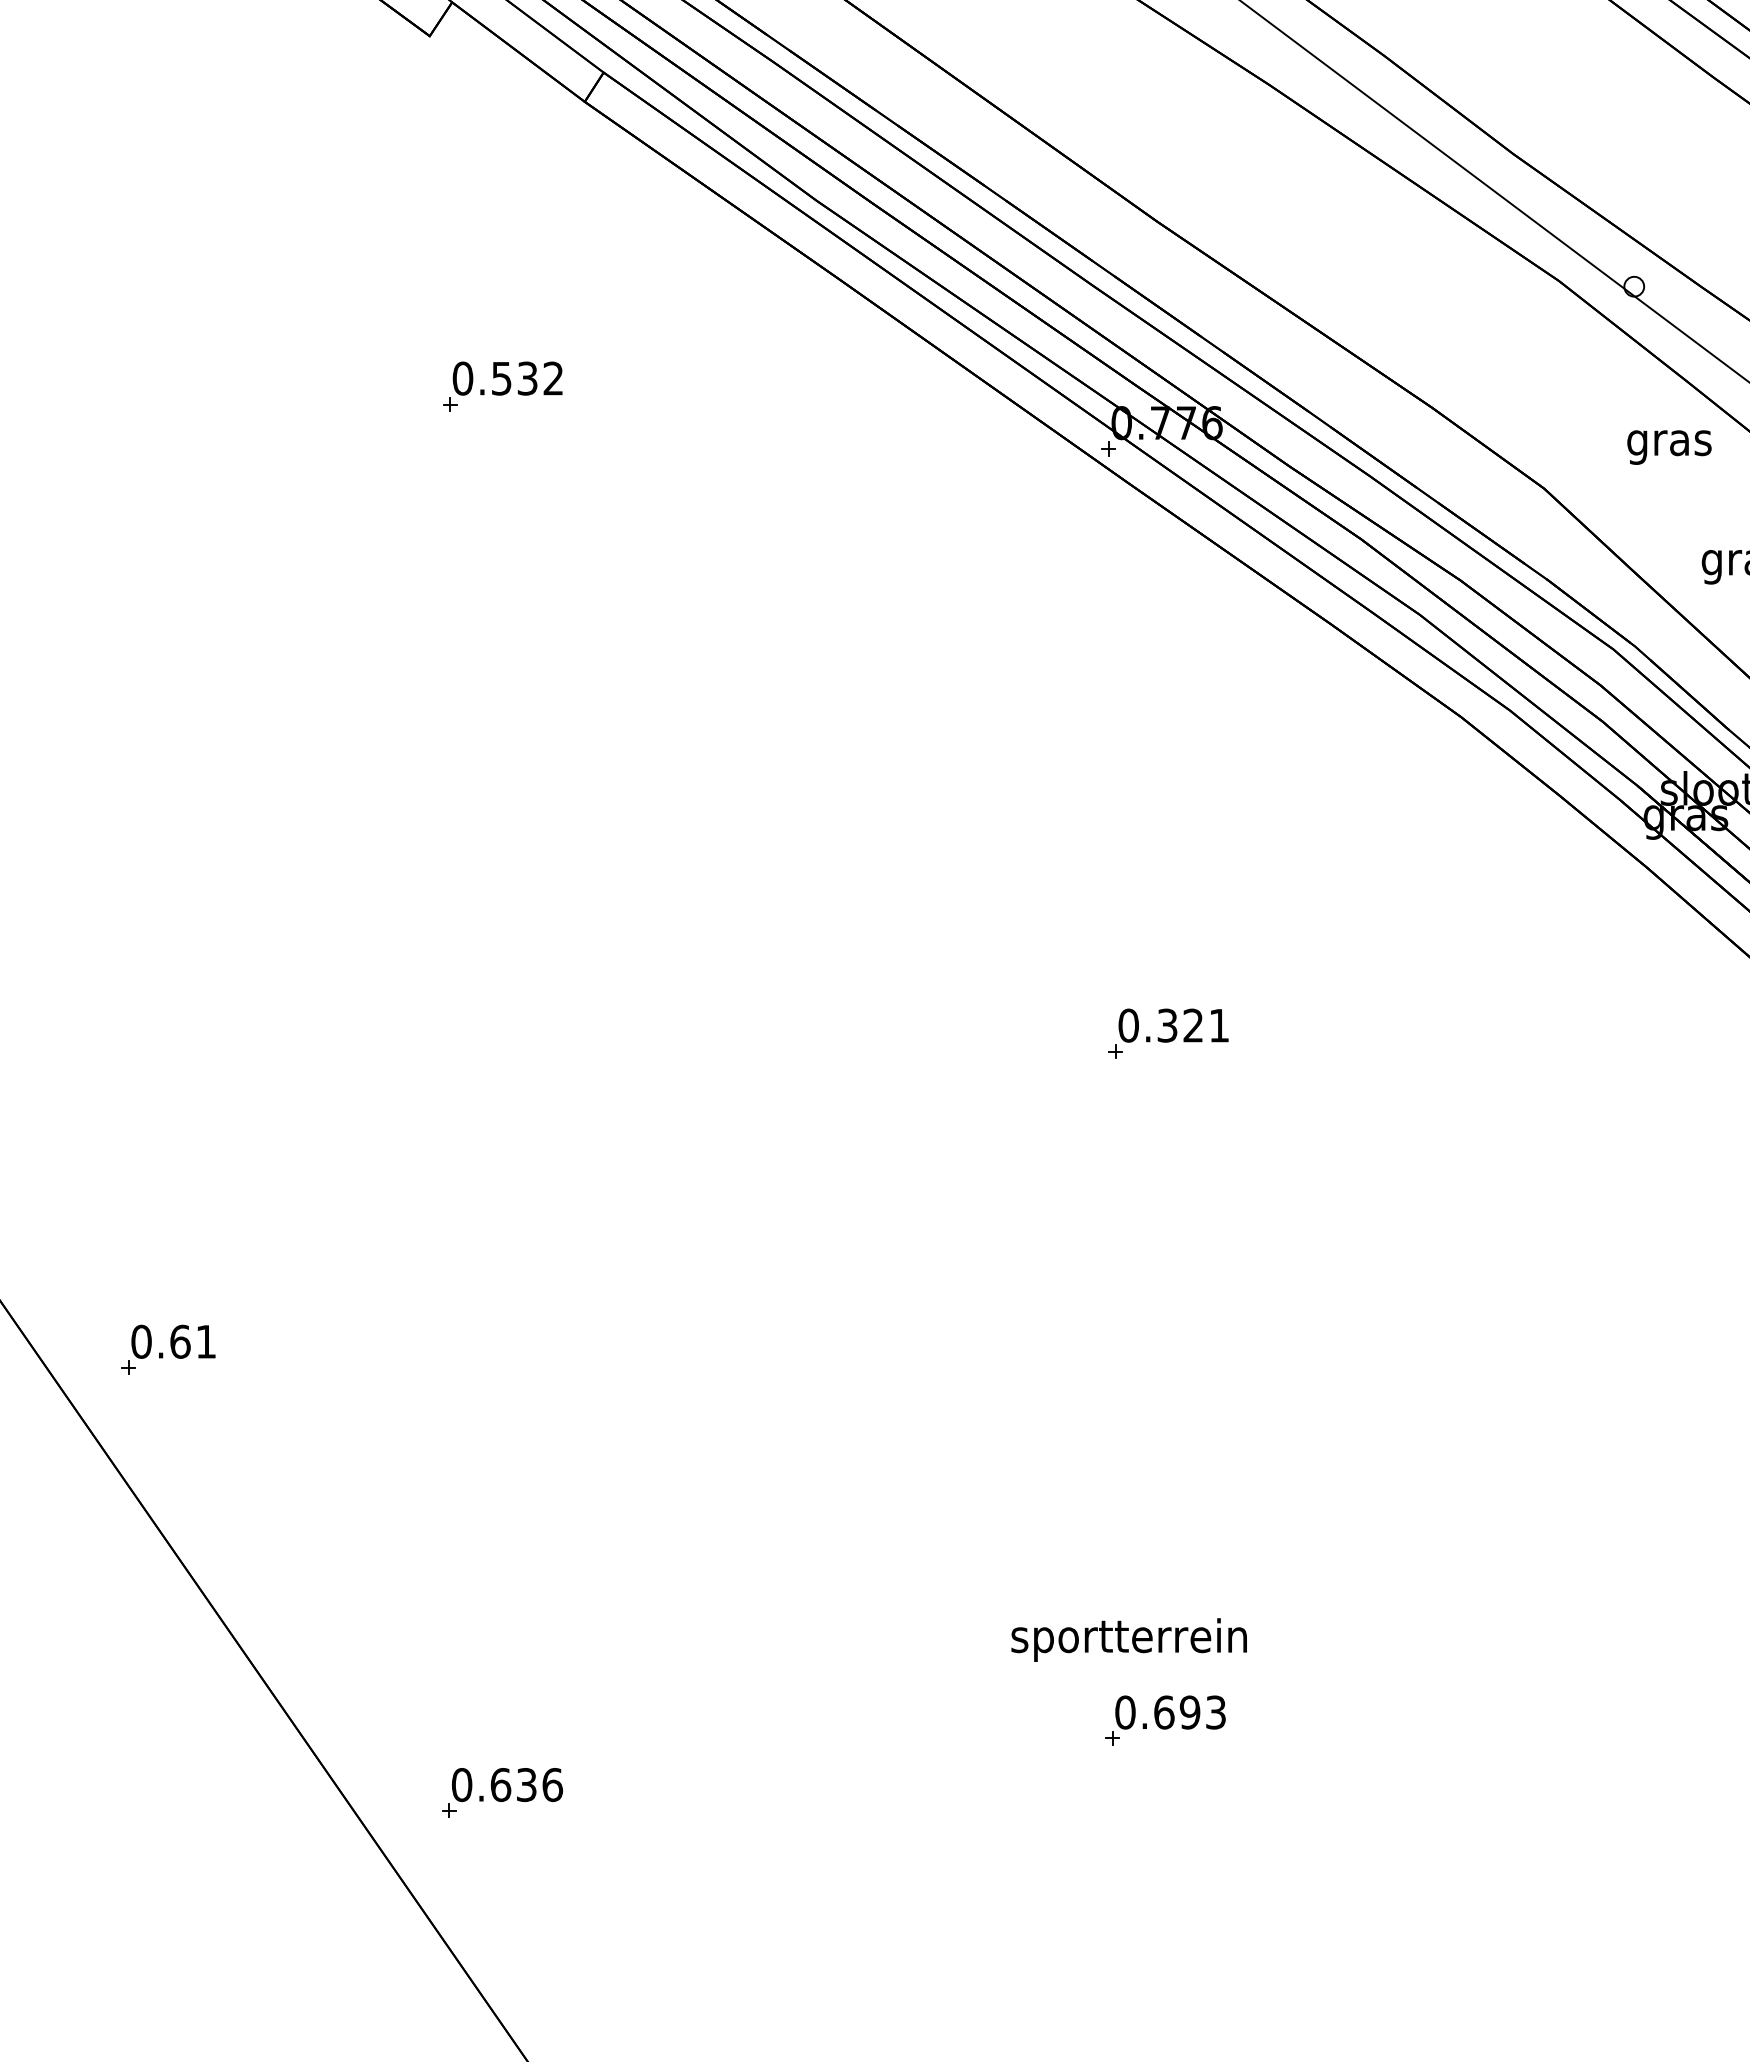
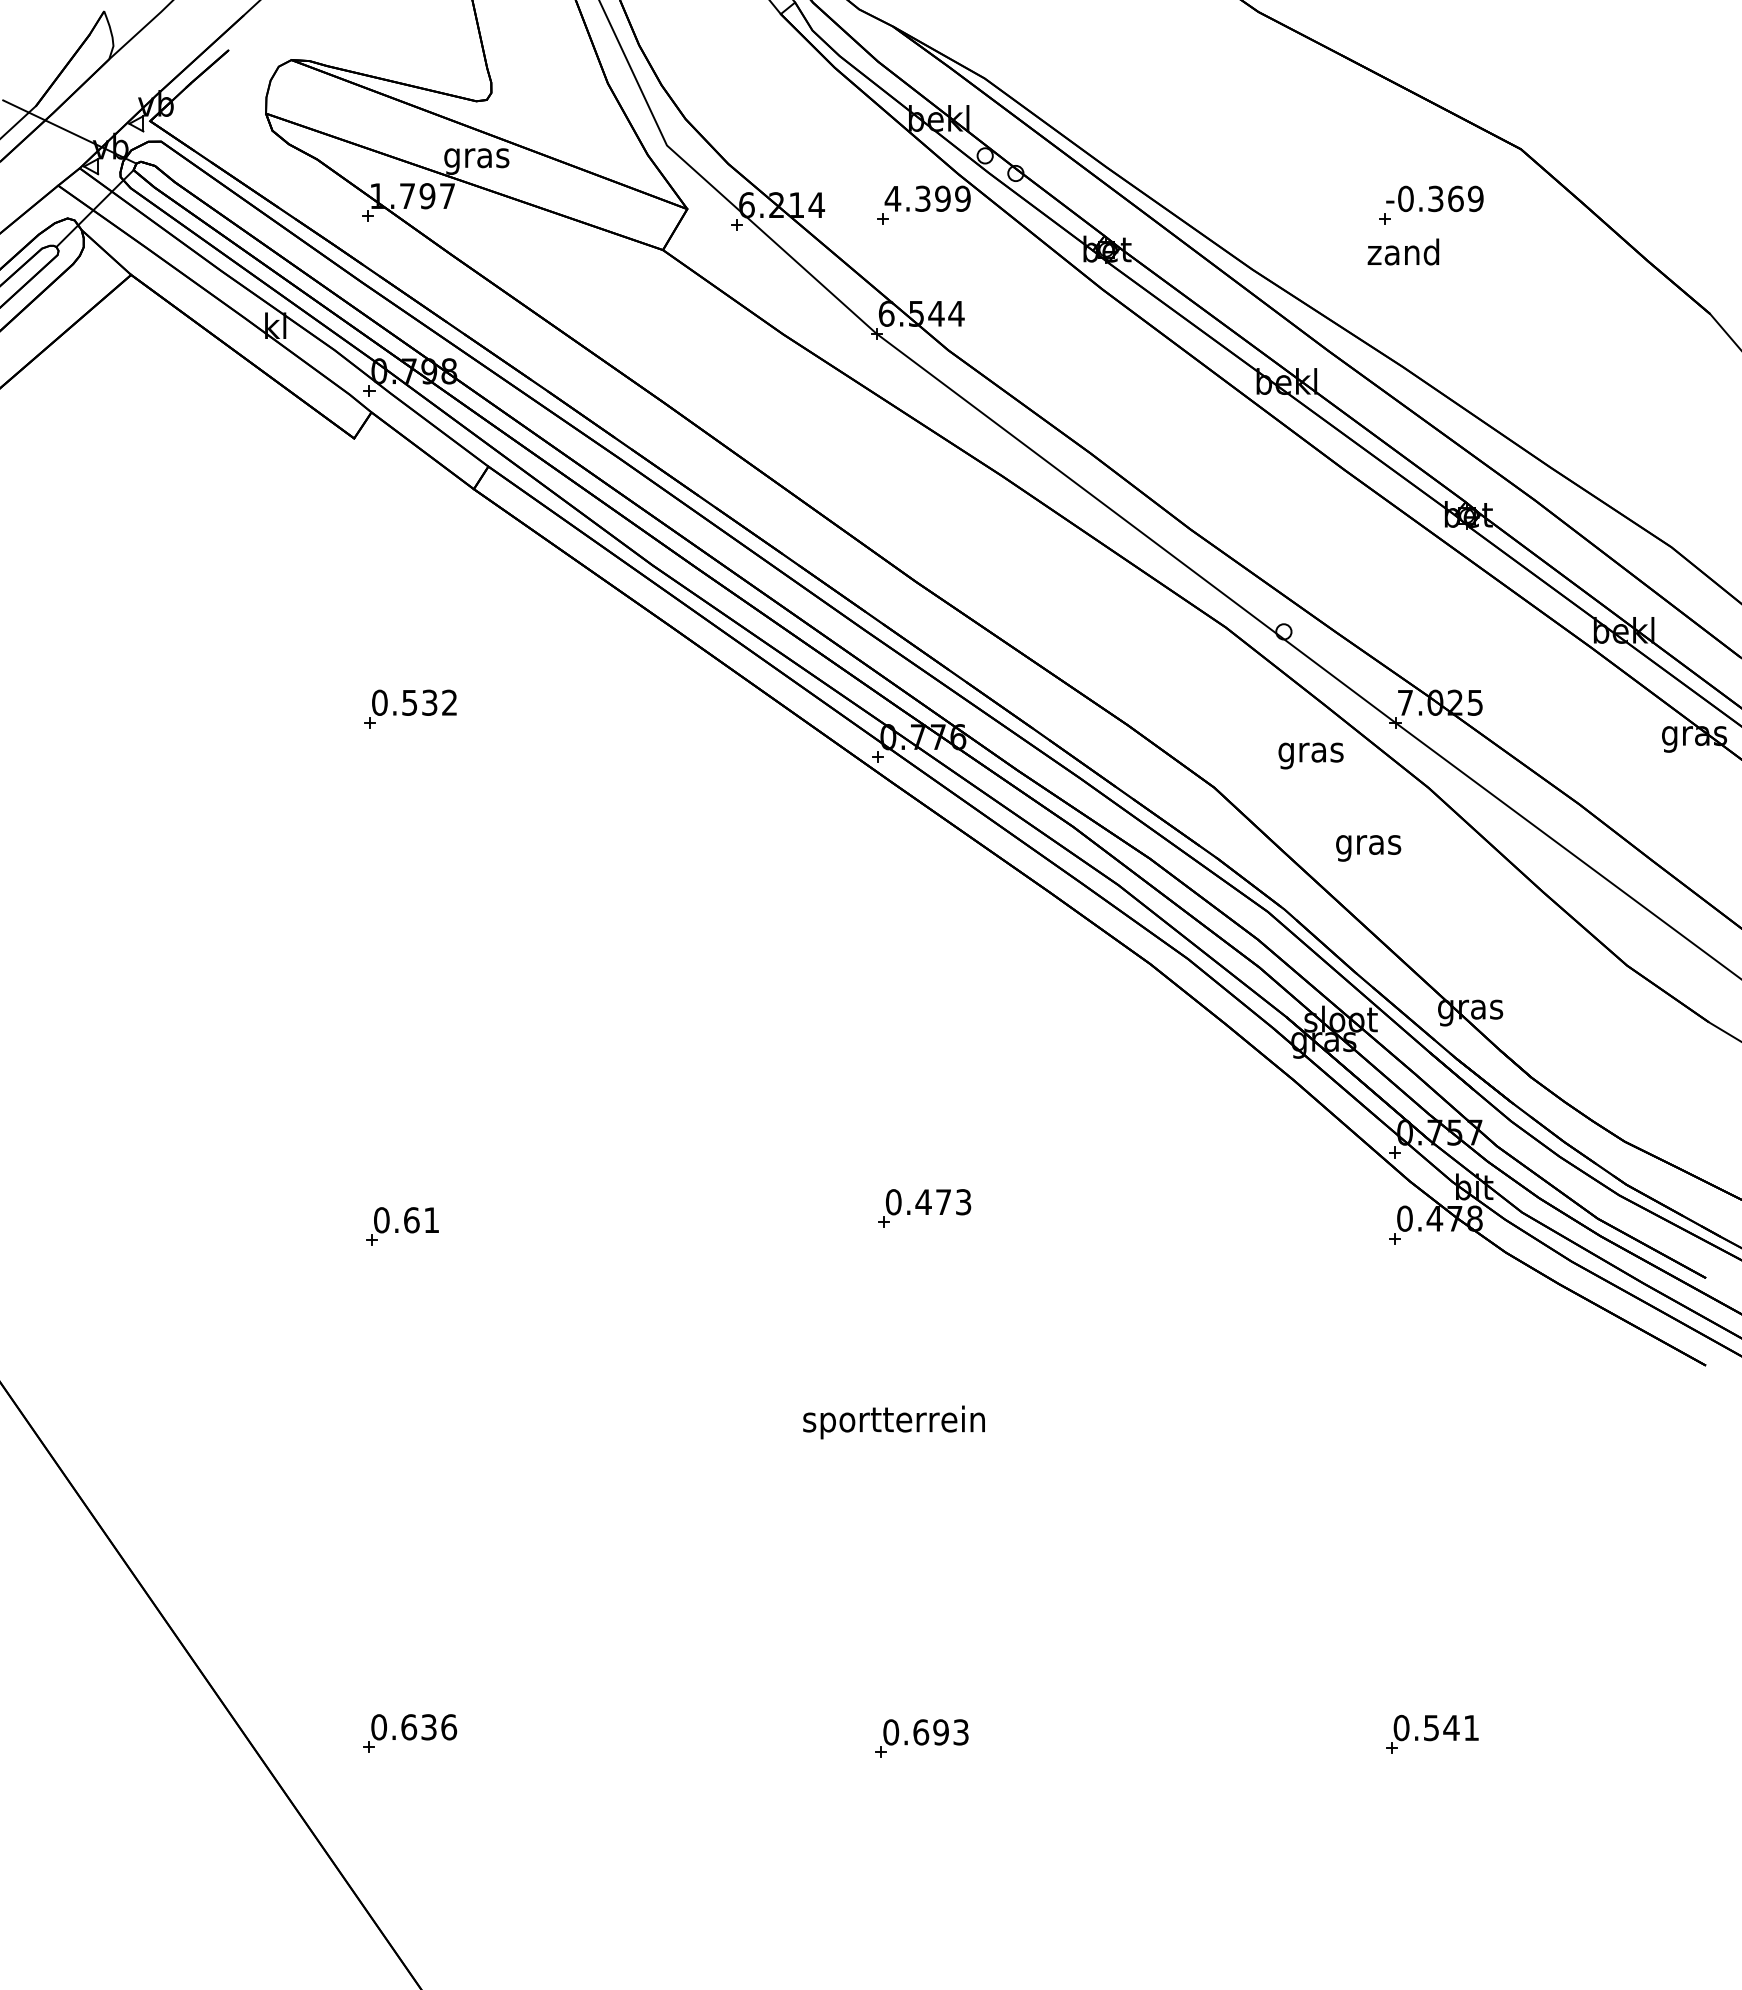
text: (1193, 1026) -> (943, 1202), 0.321 -> 0.473
part: (168, 1349) -> (402, 1226), moved
text: (1128, 1640) -> (893, 1422), moved
part: (502, 1793) -> (410, 1733), moved

